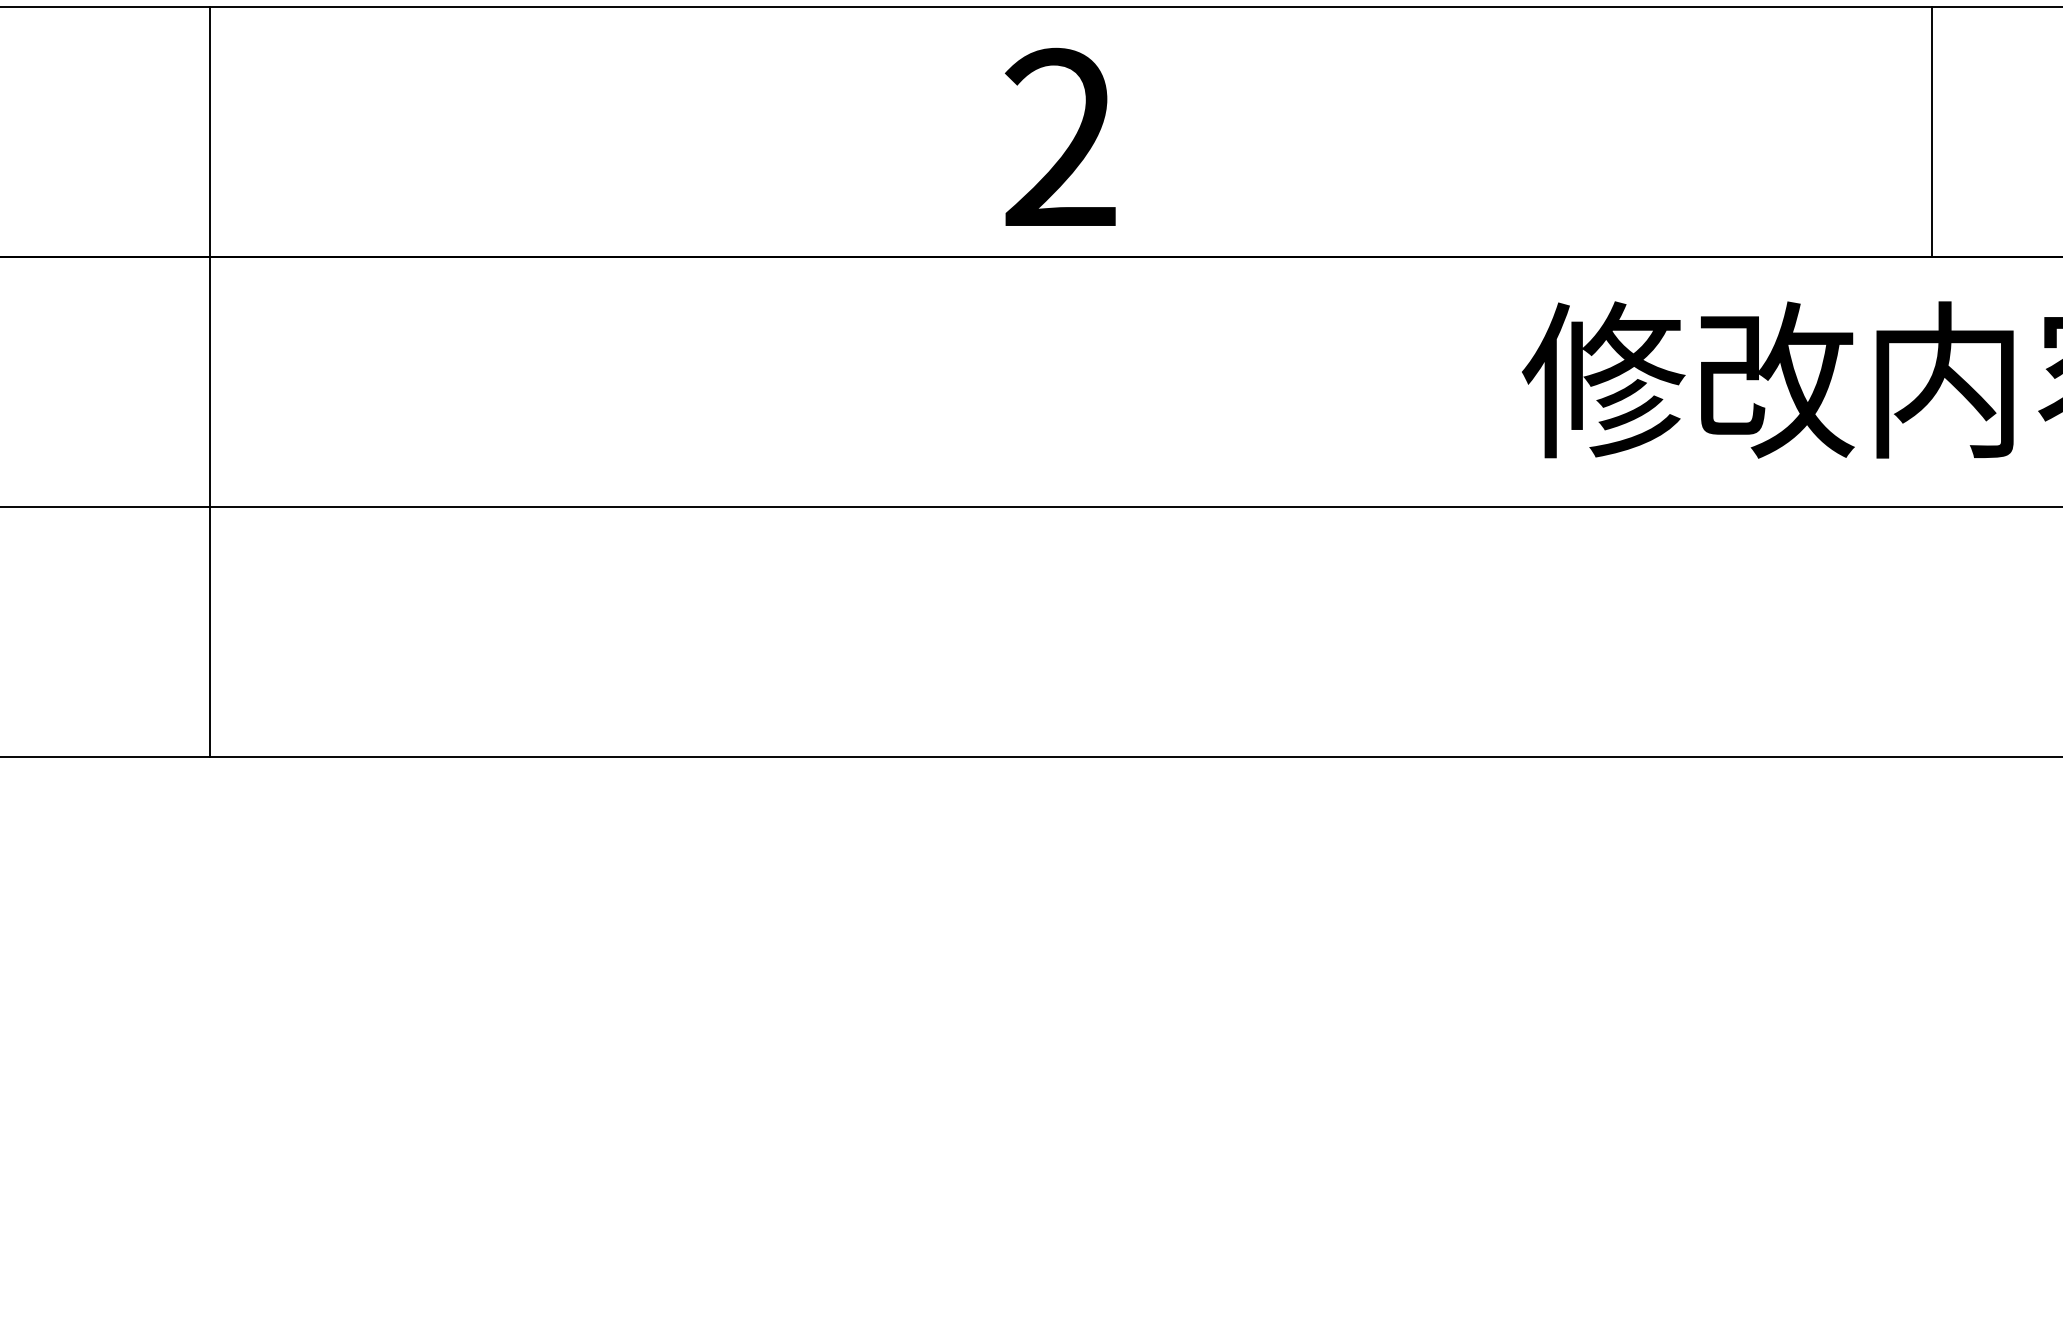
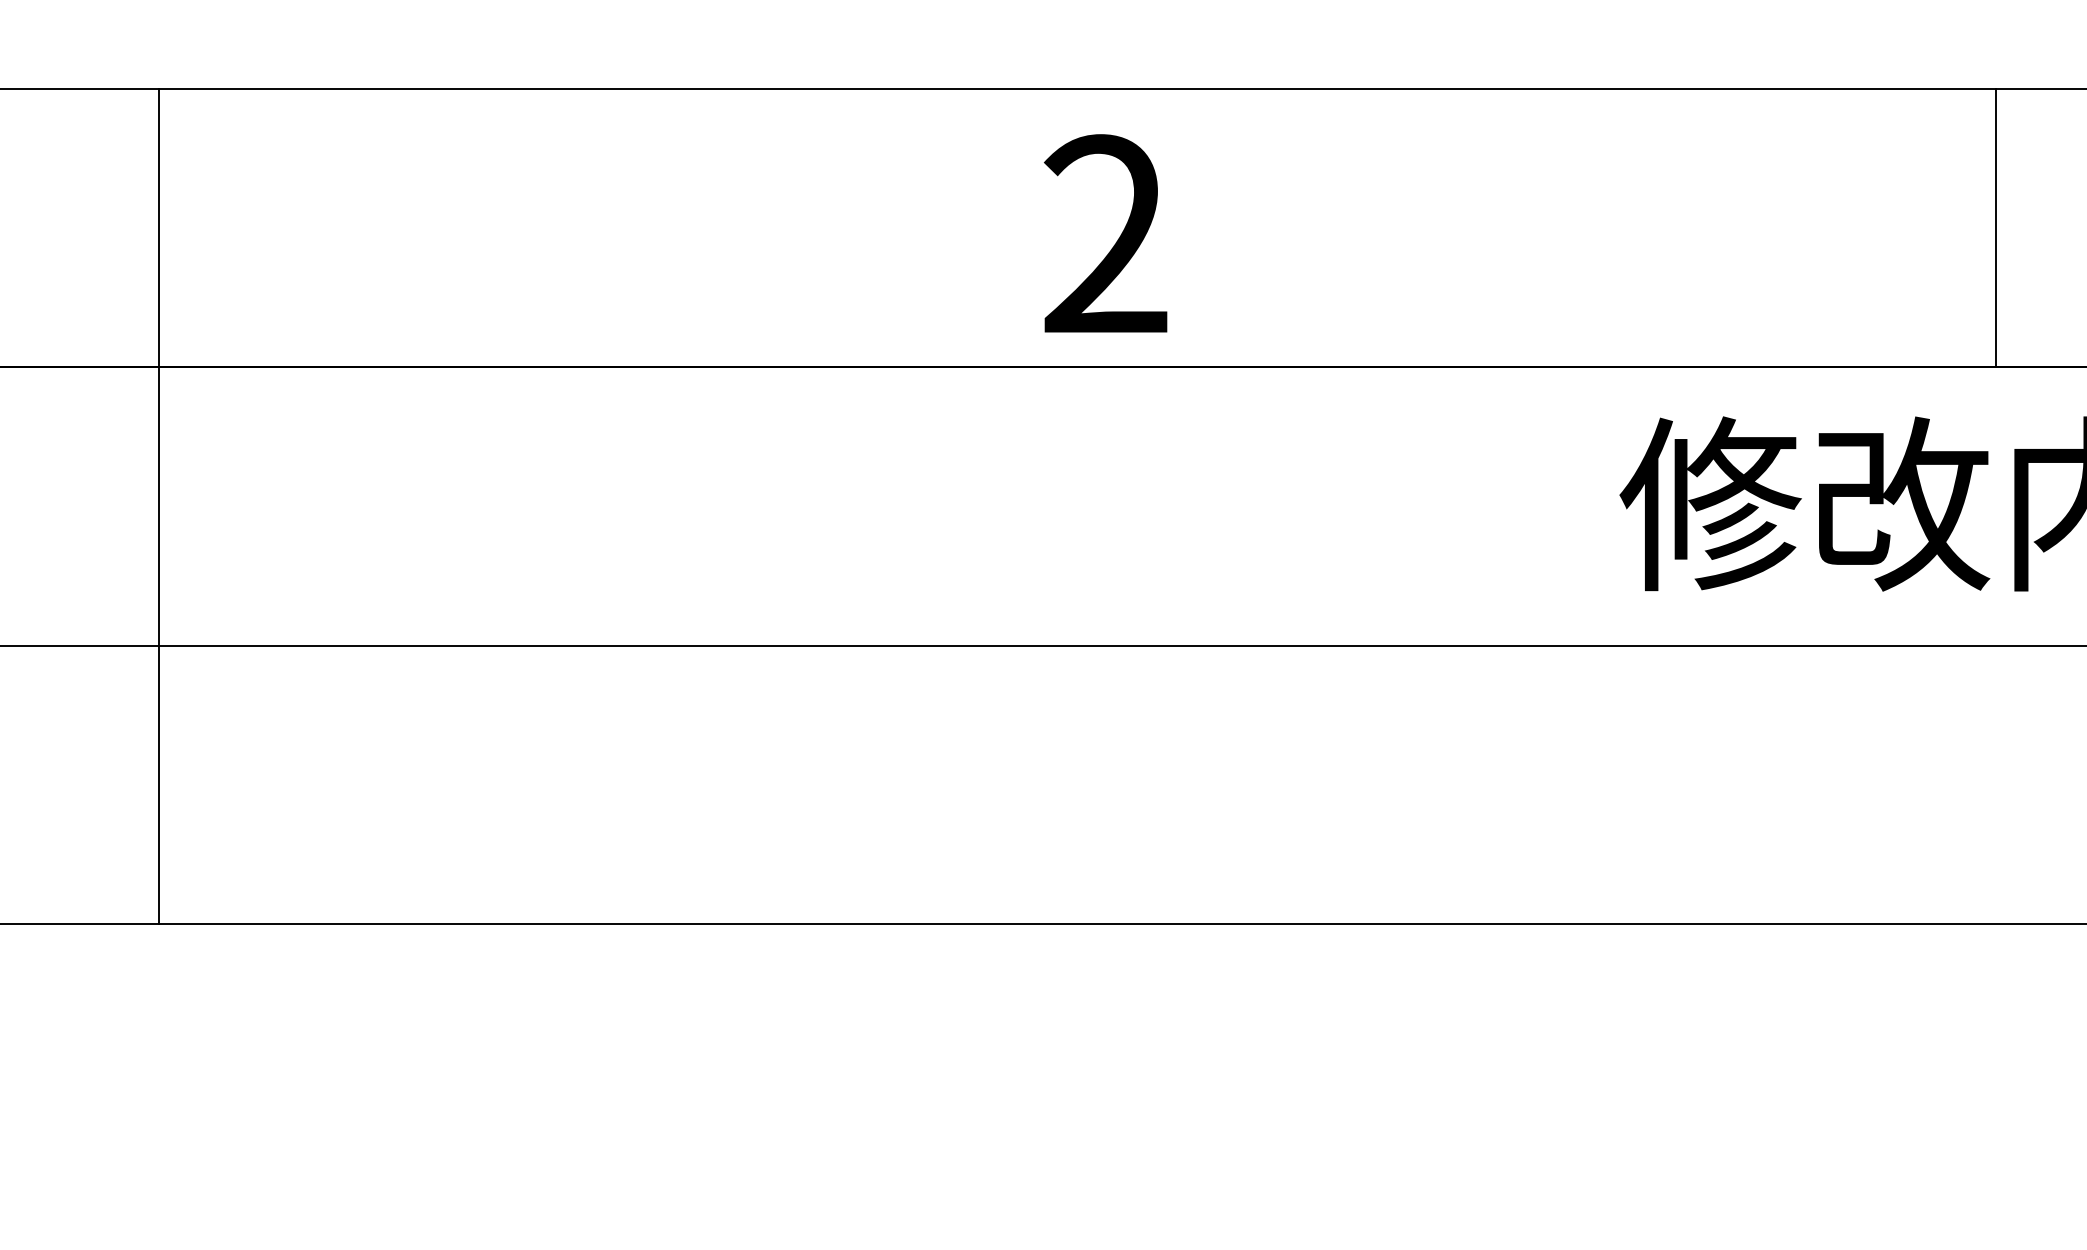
line: (1931, 132) -> (1995, 228), moved

